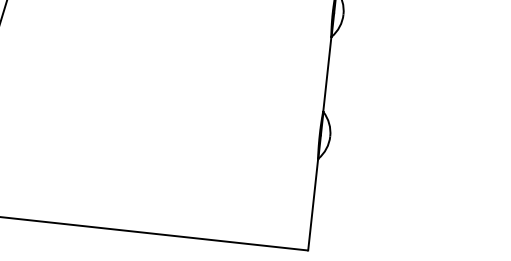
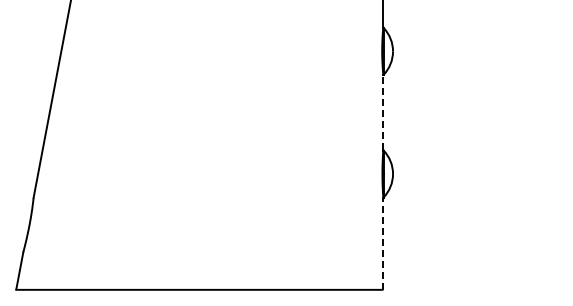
line: (327, 74) -> (383, 112), solid -> dashed
line: (313, 205) -> (383, 244), solid -> dashed

